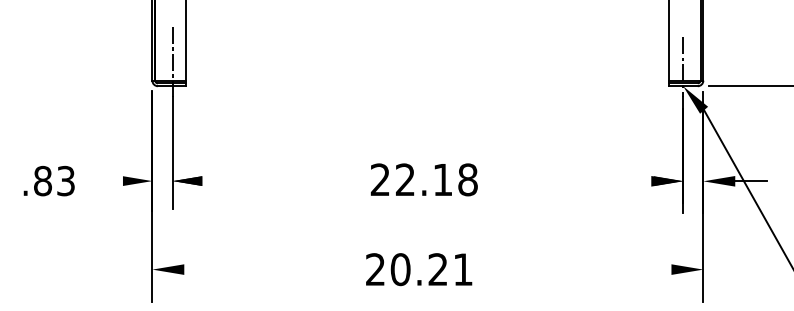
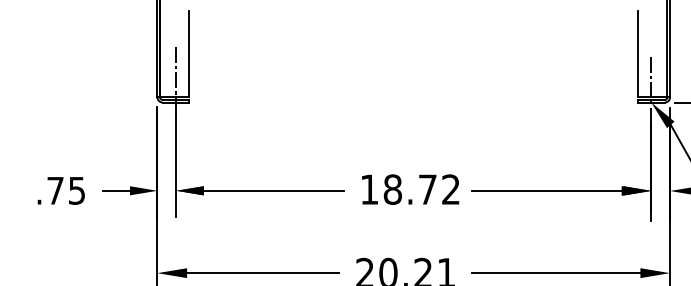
text: (423, 179) -> (409, 189), 22.18 -> 18.72
text: (54, 180) -> (66, 190), .83 -> .75
line: (107, 181) -> (115, 191), added
line: (277, 181) -> (273, 191), added
line: (571, 181) -> (547, 191), added
line: (265, 269) -> (262, 273), added
line: (580, 269) -> (555, 273), added

